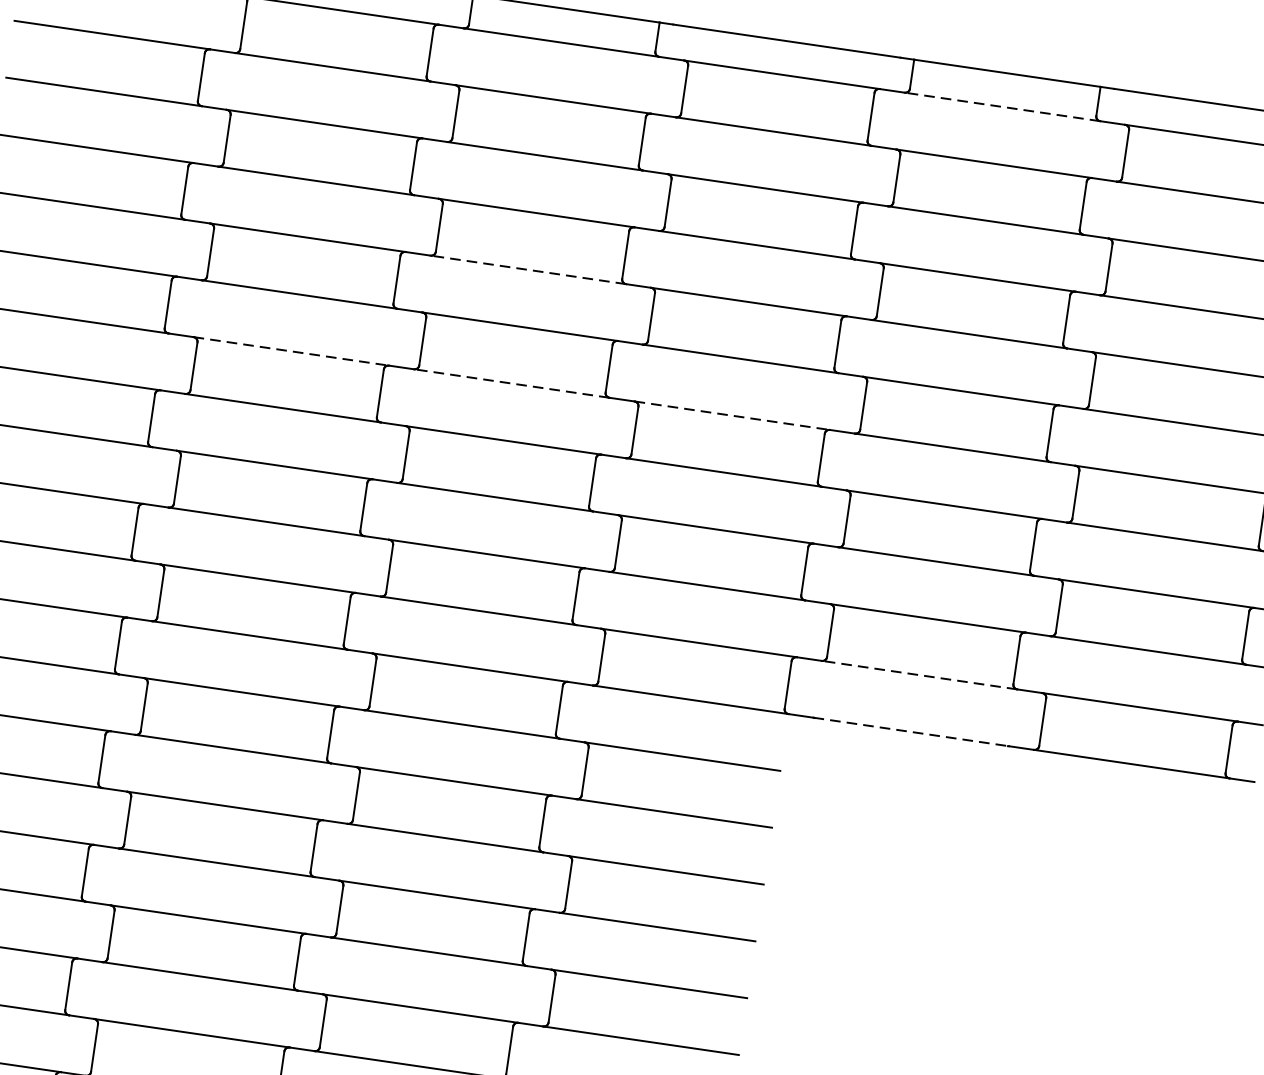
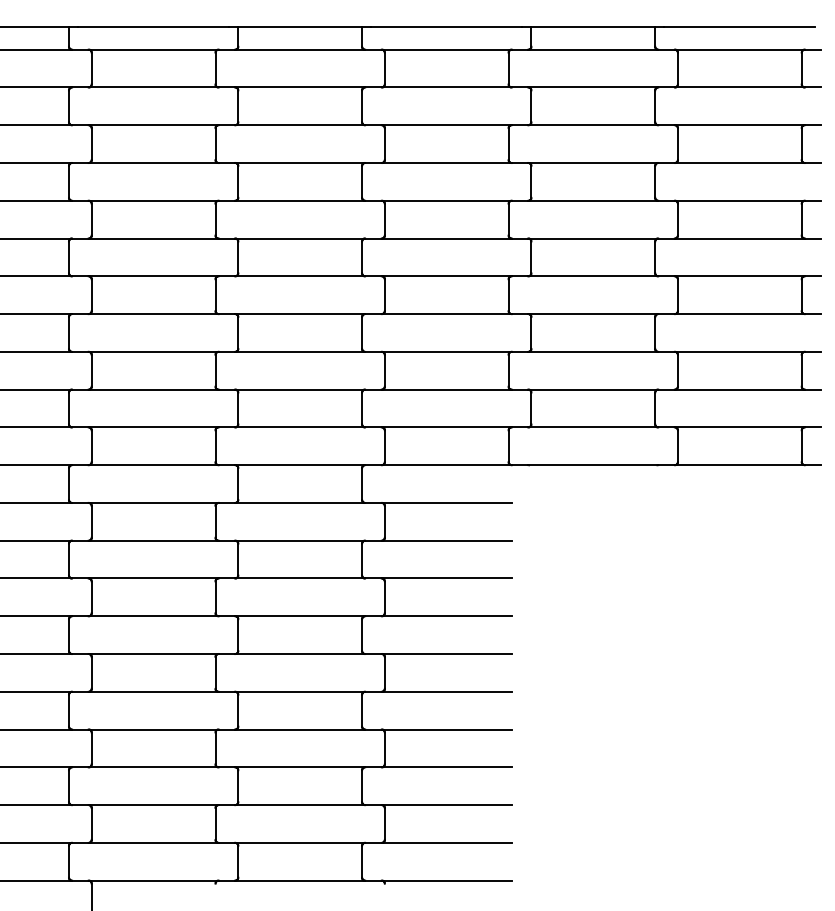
line: (1002, 106) -> (593, 49), dashed -> solid
line: (528, 269) -> (300, 200), dashed -> solid
line: (291, 351) -> (153, 276), dashed -> solid
line: (512, 383) -> (300, 276), dashed -> solid
line: (731, 415) -> (446, 276), dashed -> solid
line: (919, 675) -> (593, 427), dashed -> solid
line: (911, 732) -> (593, 465), dashed -> solid

